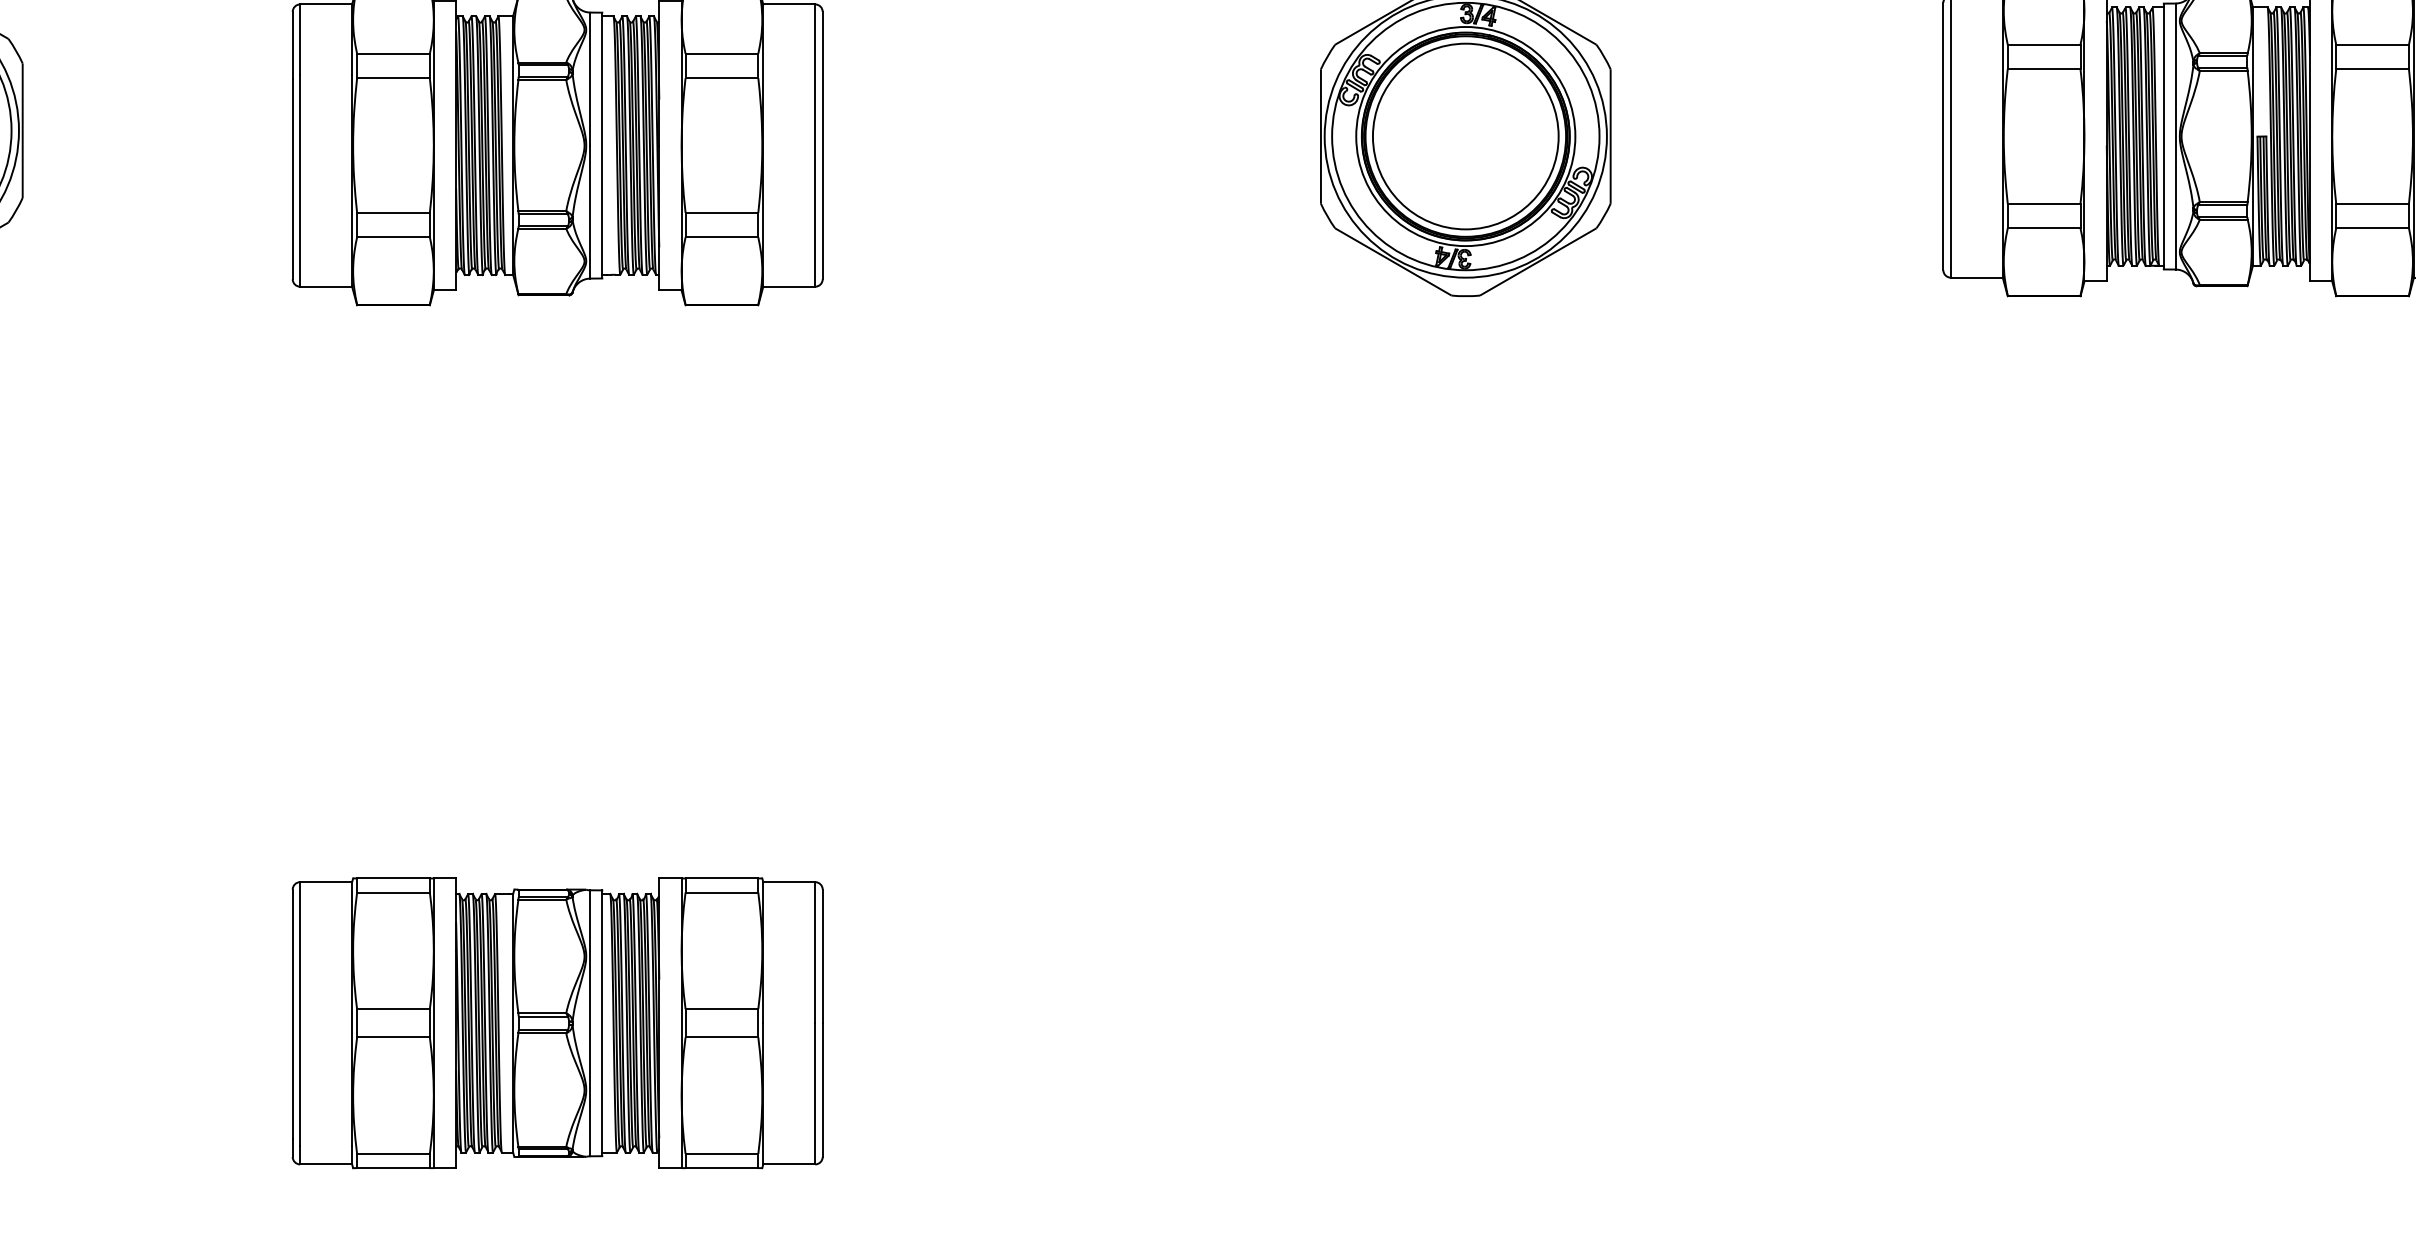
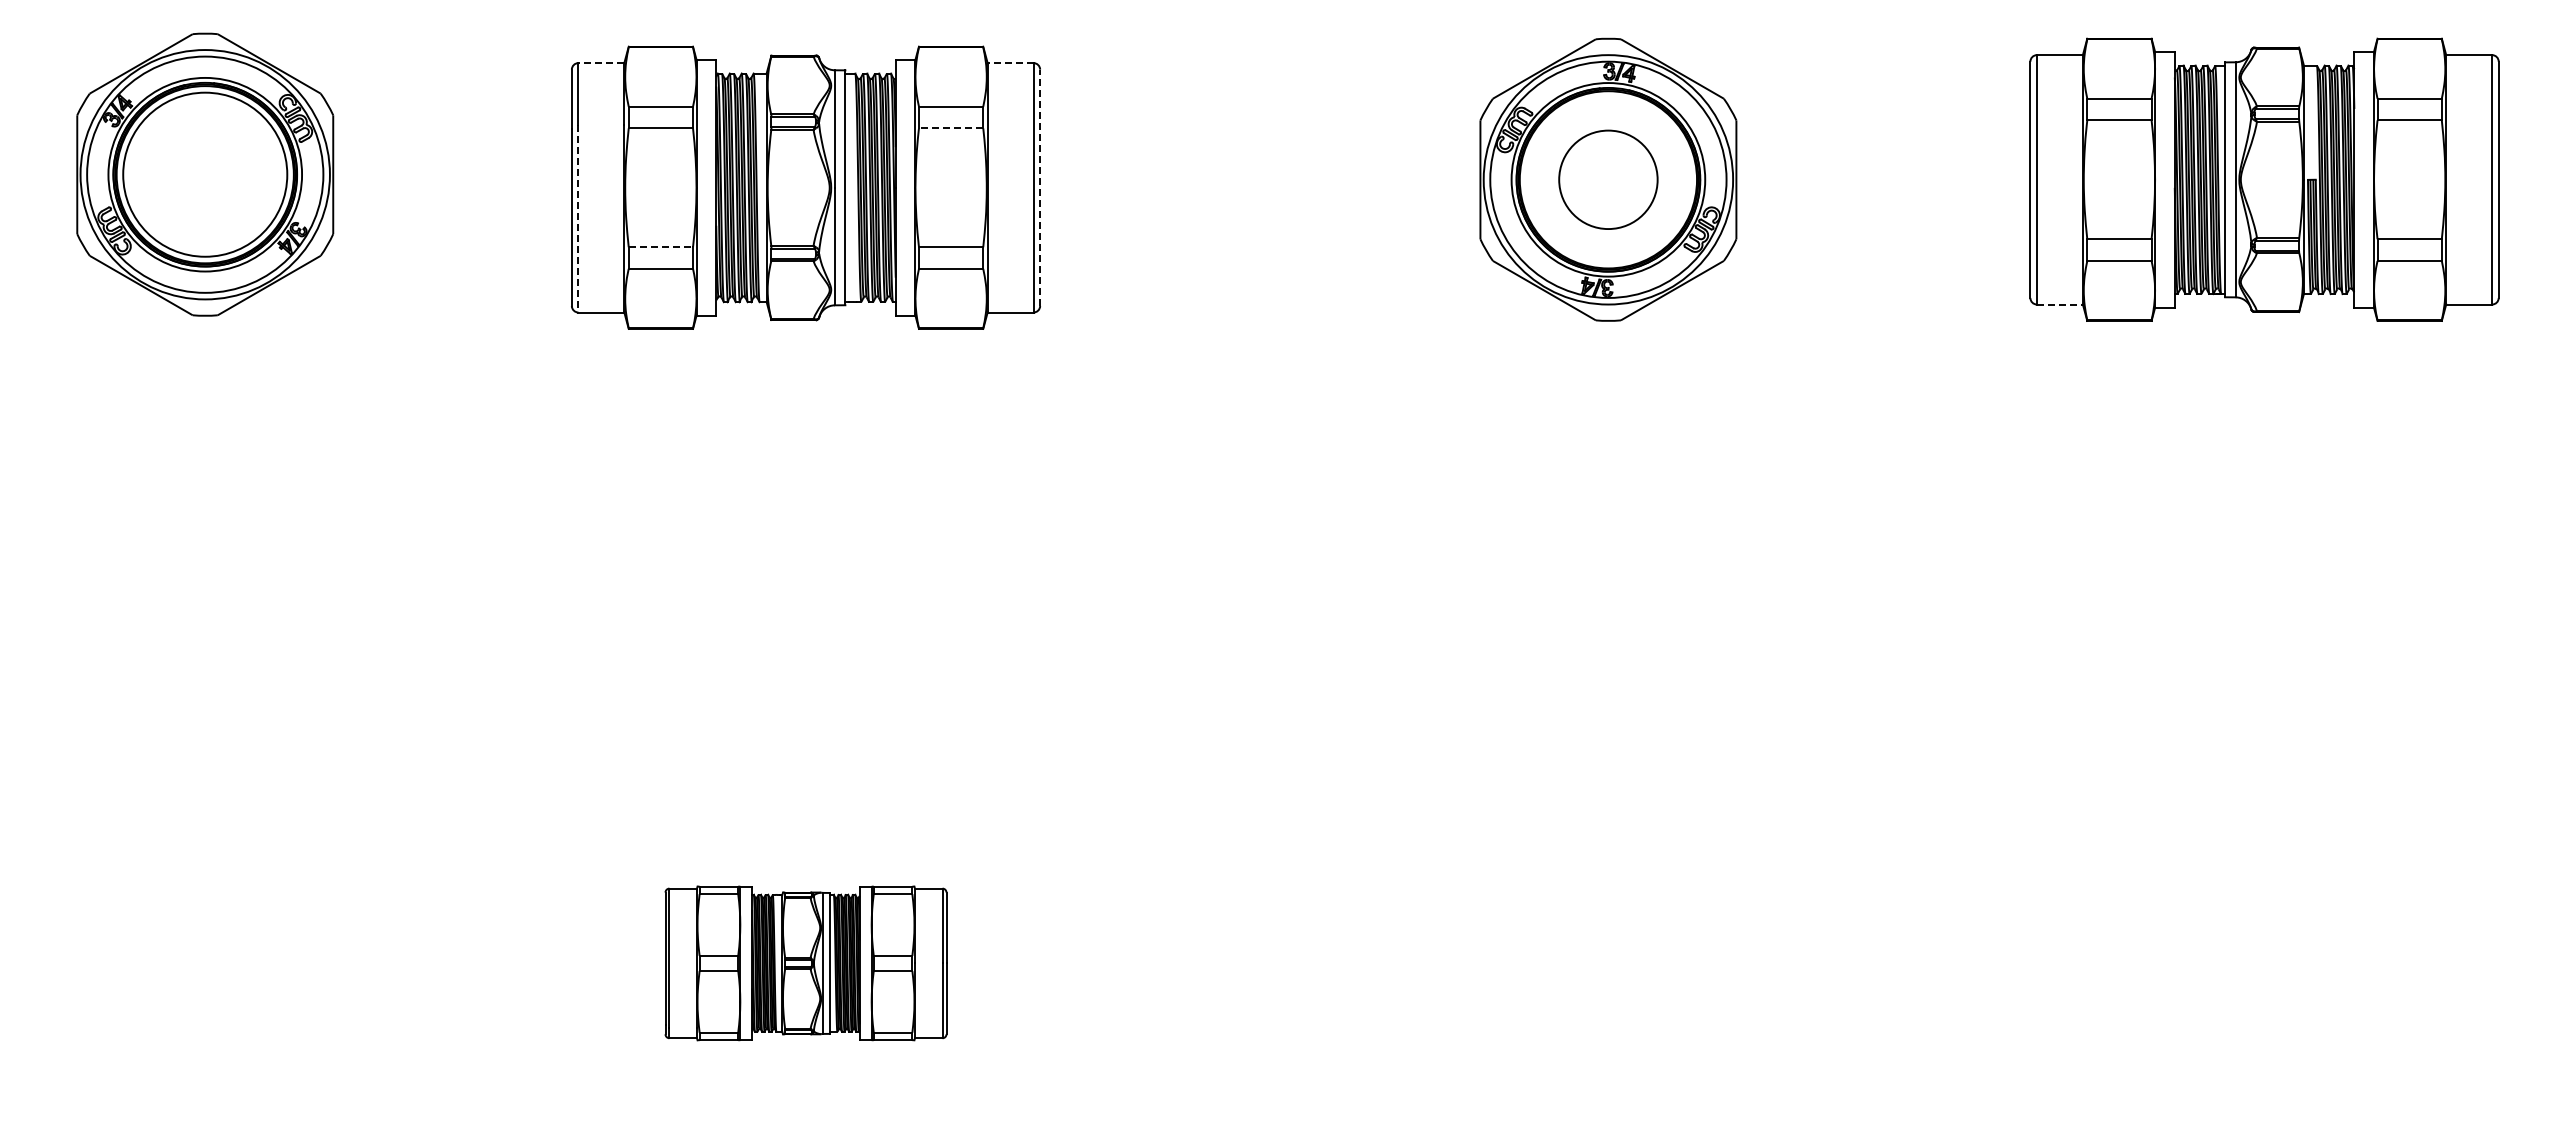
line: (326, 4) -> (601, 63), solid -> dashed
line: (789, 4) -> (1010, 63), solid -> dashed
line: (721, 78) -> (950, 128), solid -> dashed
circle: (1465, 136) -> (1608, 179), size x0.6
line: (823, 145) -> (1040, 187), solid -> dashed
line: (300, 180) -> (578, 218), solid -> dashed
line: (394, 213) -> (661, 247), solid -> dashed
line: (1976, 277) -> (2059, 304), solid -> dashed
part: (557, 1023) -> (805, 963), size x0.6

